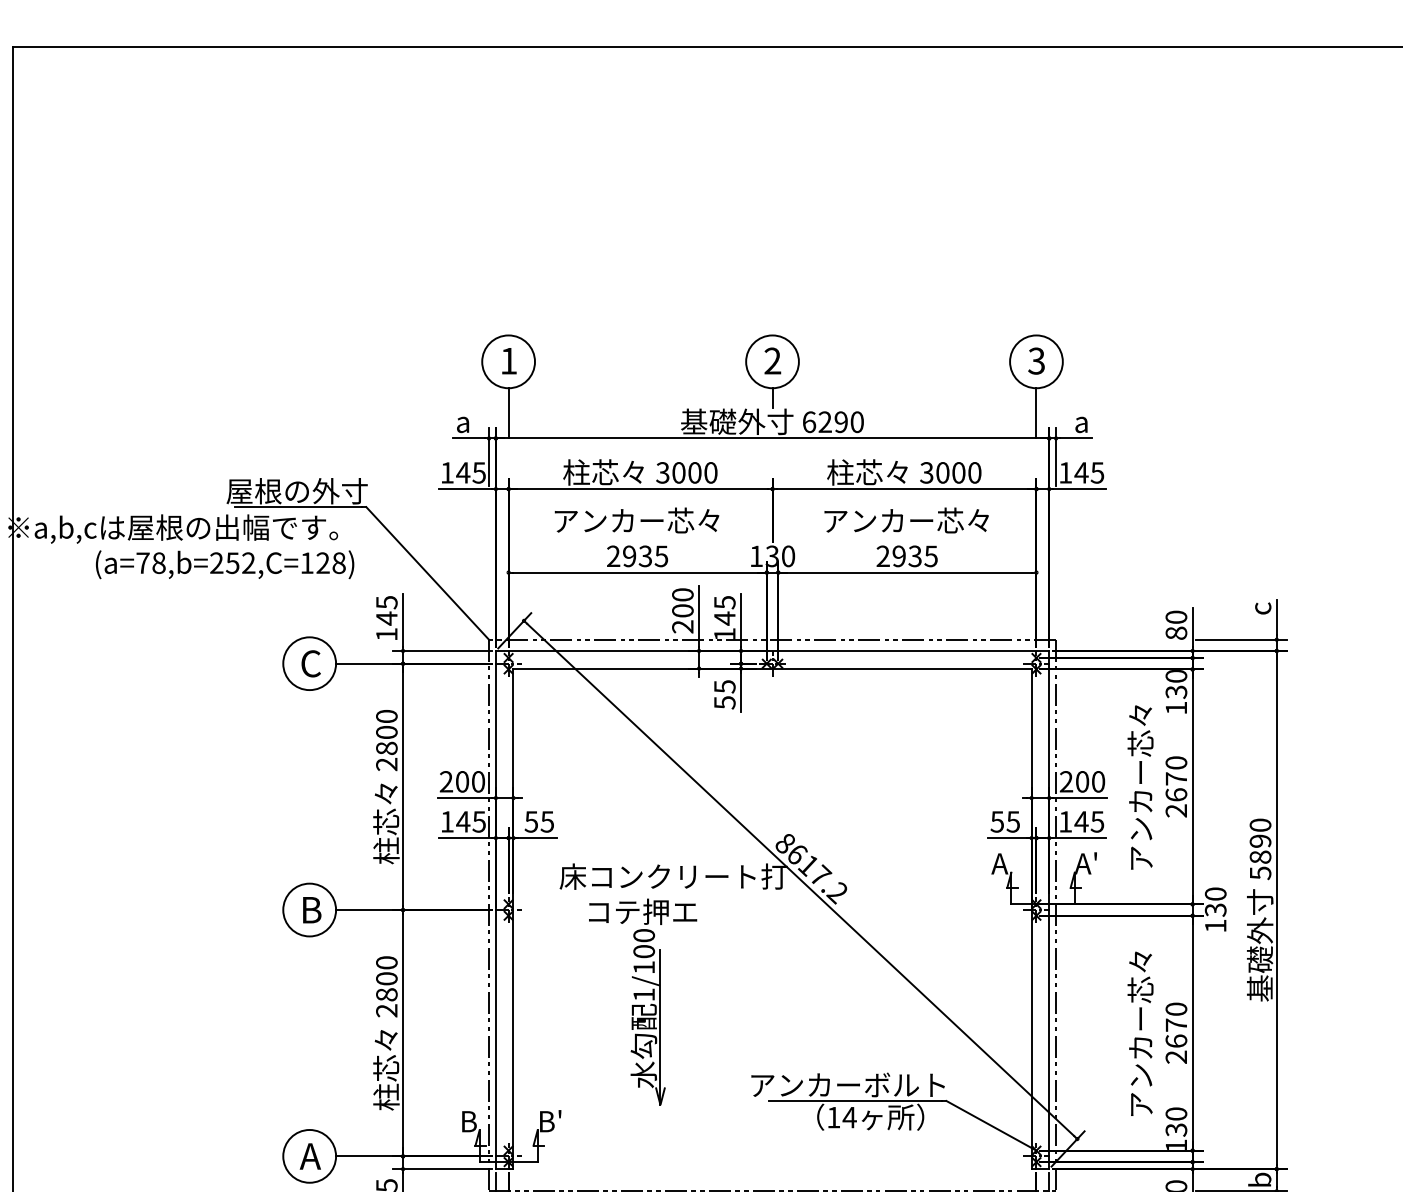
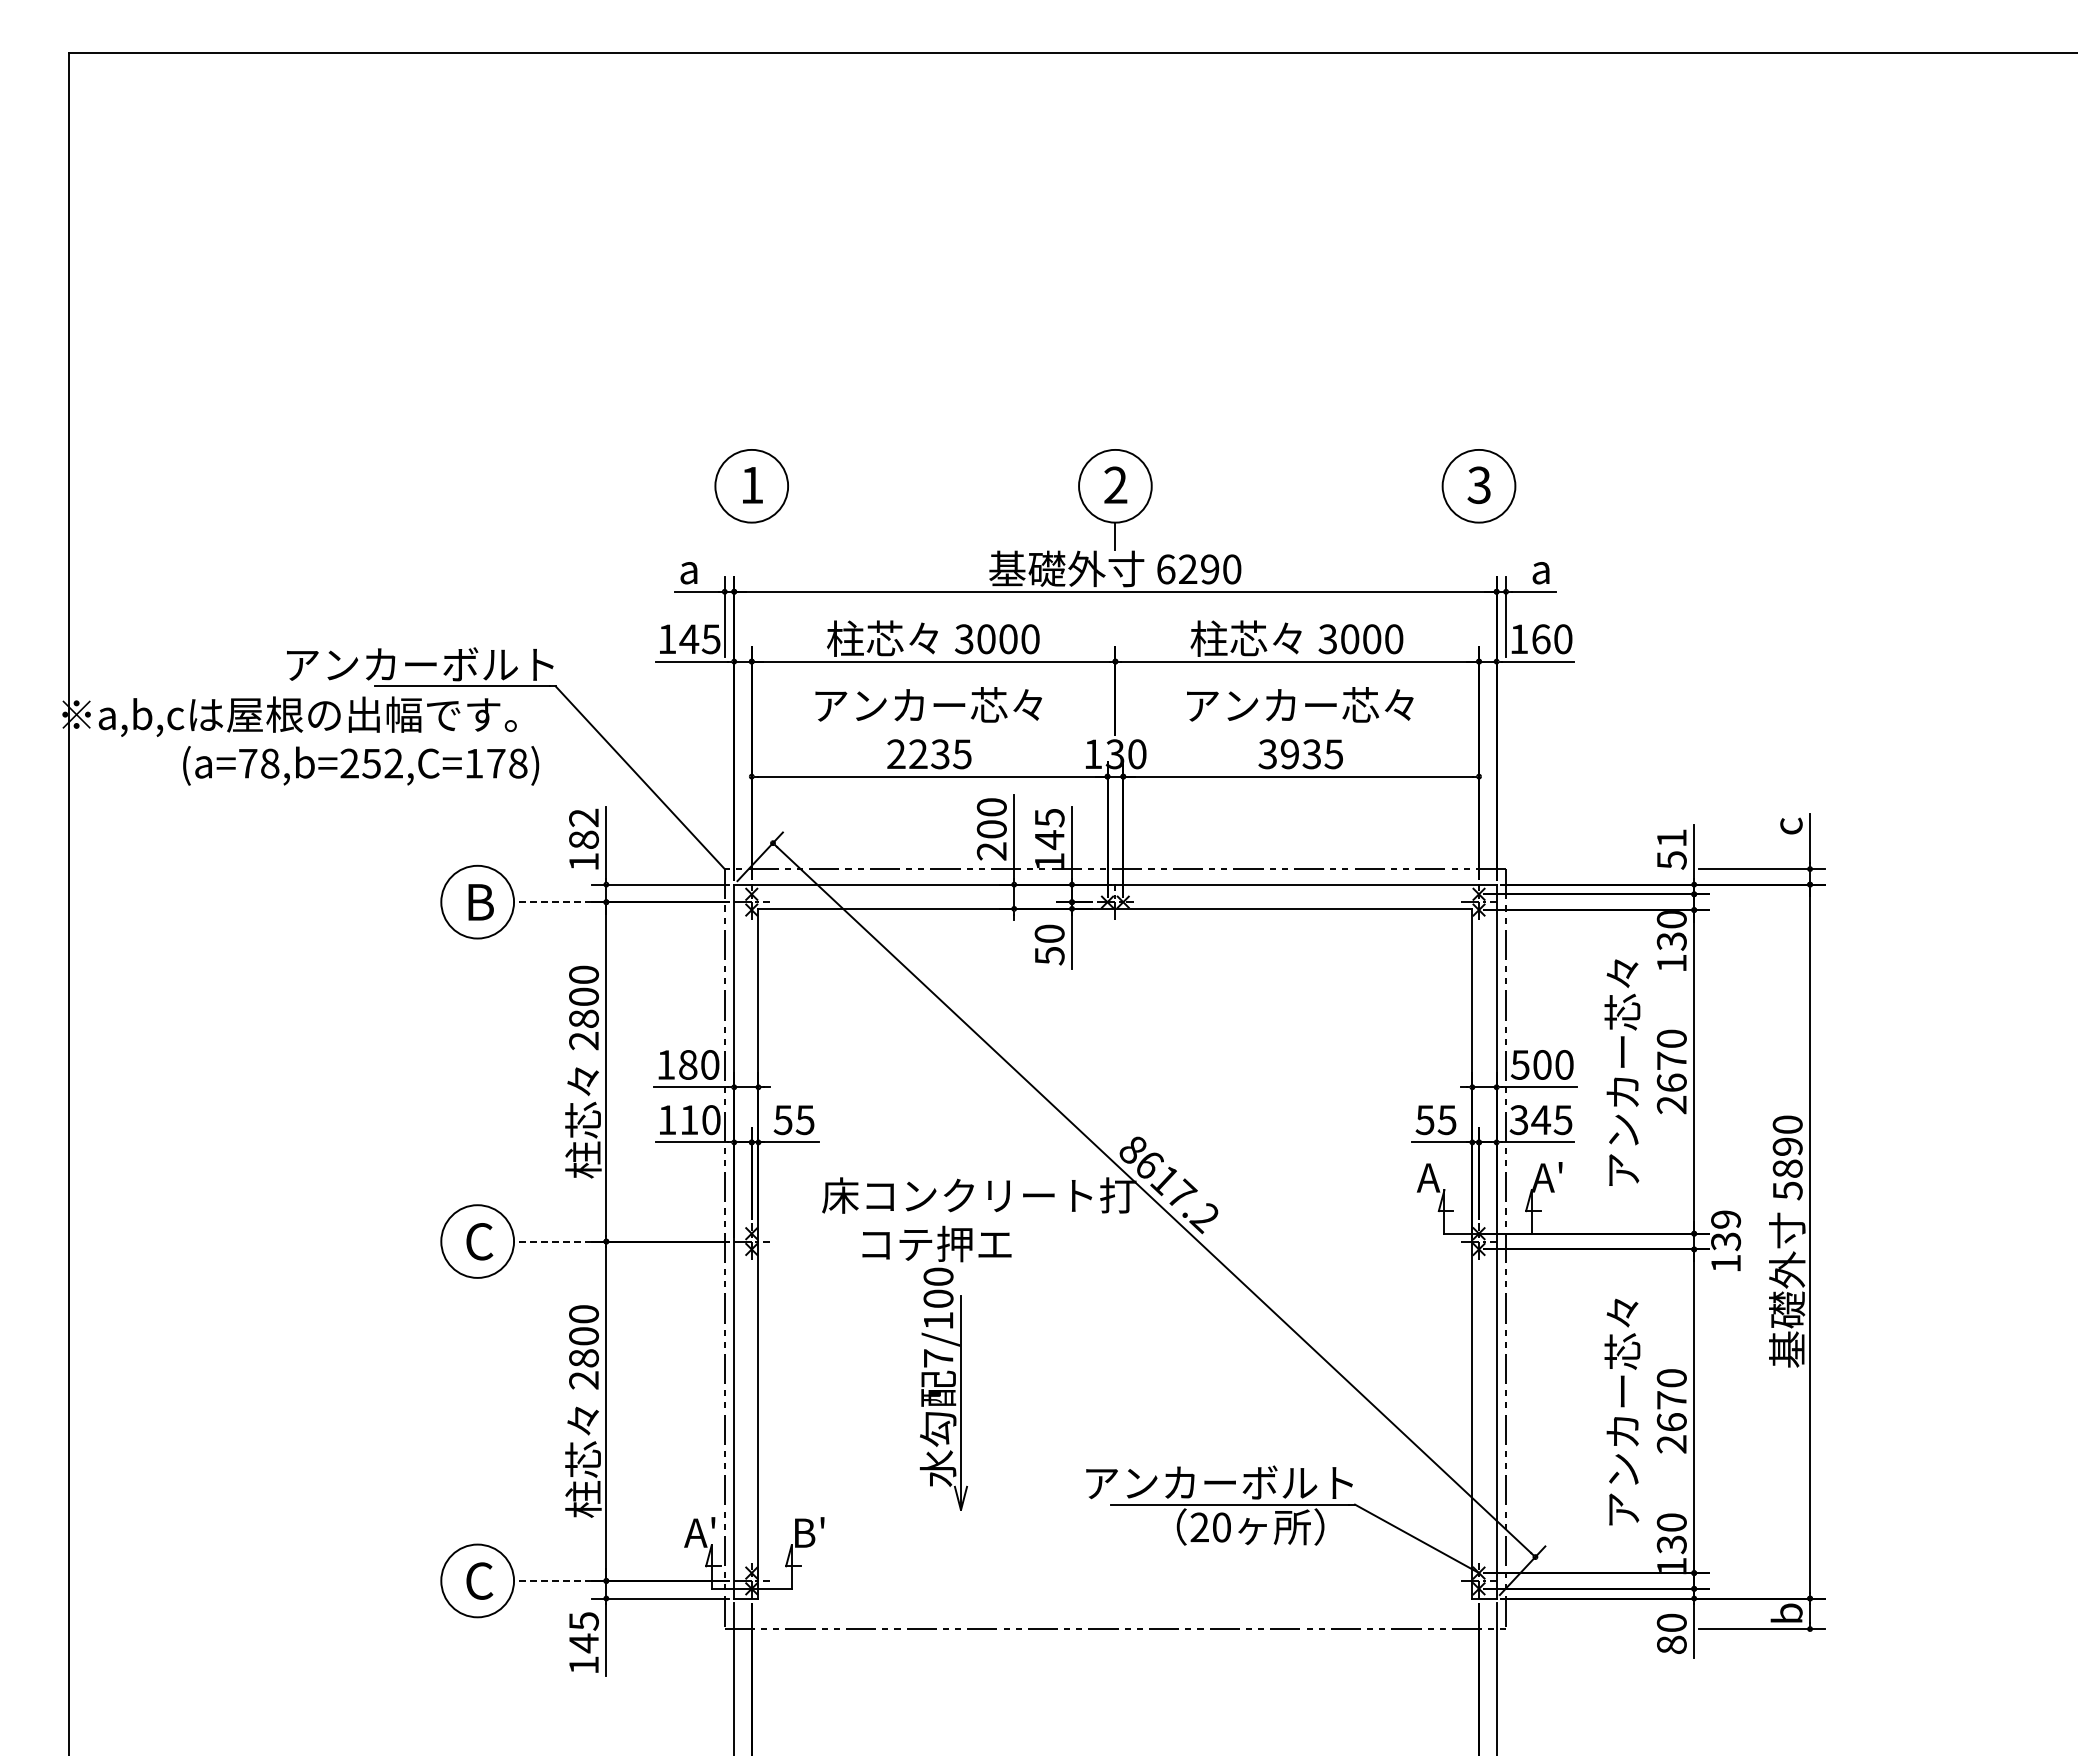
line: (508, 412) -> (751, 556), removed
line: (1036, 412) -> (1479, 556), removed
text: (1089, 473) -> (1551, 639), 145 -> 160
text: (269, 491) -> (422, 664), 屋根の外寸 -> アンカーボルト
text: (629, 556) -> (918, 754), 2935 -> 2235
text: (882, 556) -> (1267, 754), 2935 -> 3935
text: (323, 563) -> (496, 763), (a=78,b=252,C=128) -> (a=78,b=252,C=178)
text: (386, 610) -> (583, 829), 145 -> 182
text: (1176, 625) -> (1671, 849), 80 -> 51
text: (311, 663) -> (479, 902), C -> B
line: (363, 663) -> (552, 902), solid -> dashed
text: (724, 686) -> (1049, 933), 55 -> 50
text: (454, 781) -> (677, 1064), 200 -> 180
text: (1065, 781) -> (1519, 1064), 200 -> 500
text: (470, 822) -> (699, 1120), 145 -> 110
text: (1065, 822) -> (1518, 1120), 145 -> 345
text: (1216, 894) -> (1726, 1219), 130 -> 139
text: (311, 910) -> (479, 1241), B -> C
line: (363, 910) -> (552, 1241), solid -> dashed
text: (644, 994) -> (938, 1358), 1/100 -> 7/100
text: (841, 1117) -> (1210, 1527), 14 -> 20
text: (470, 1121) -> (699, 1532), B -> A'
text: (310, 1156) -> (478, 1580), A -> C
line: (363, 1156) -> (552, 1580), solid -> dashed

